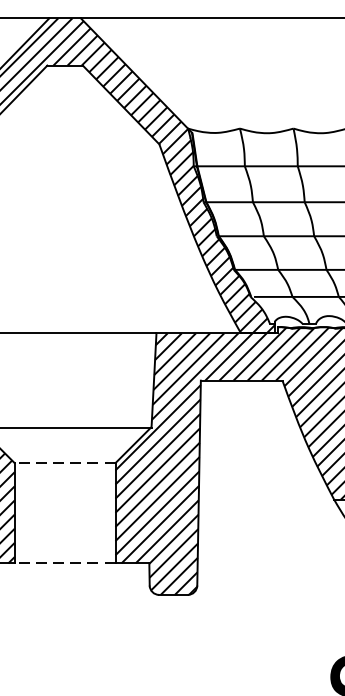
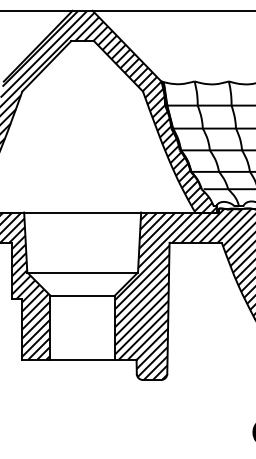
line: (64, 462) -> (82, 295), dashed -> solid
line: (64, 562) -> (82, 359), dashed -> solid

